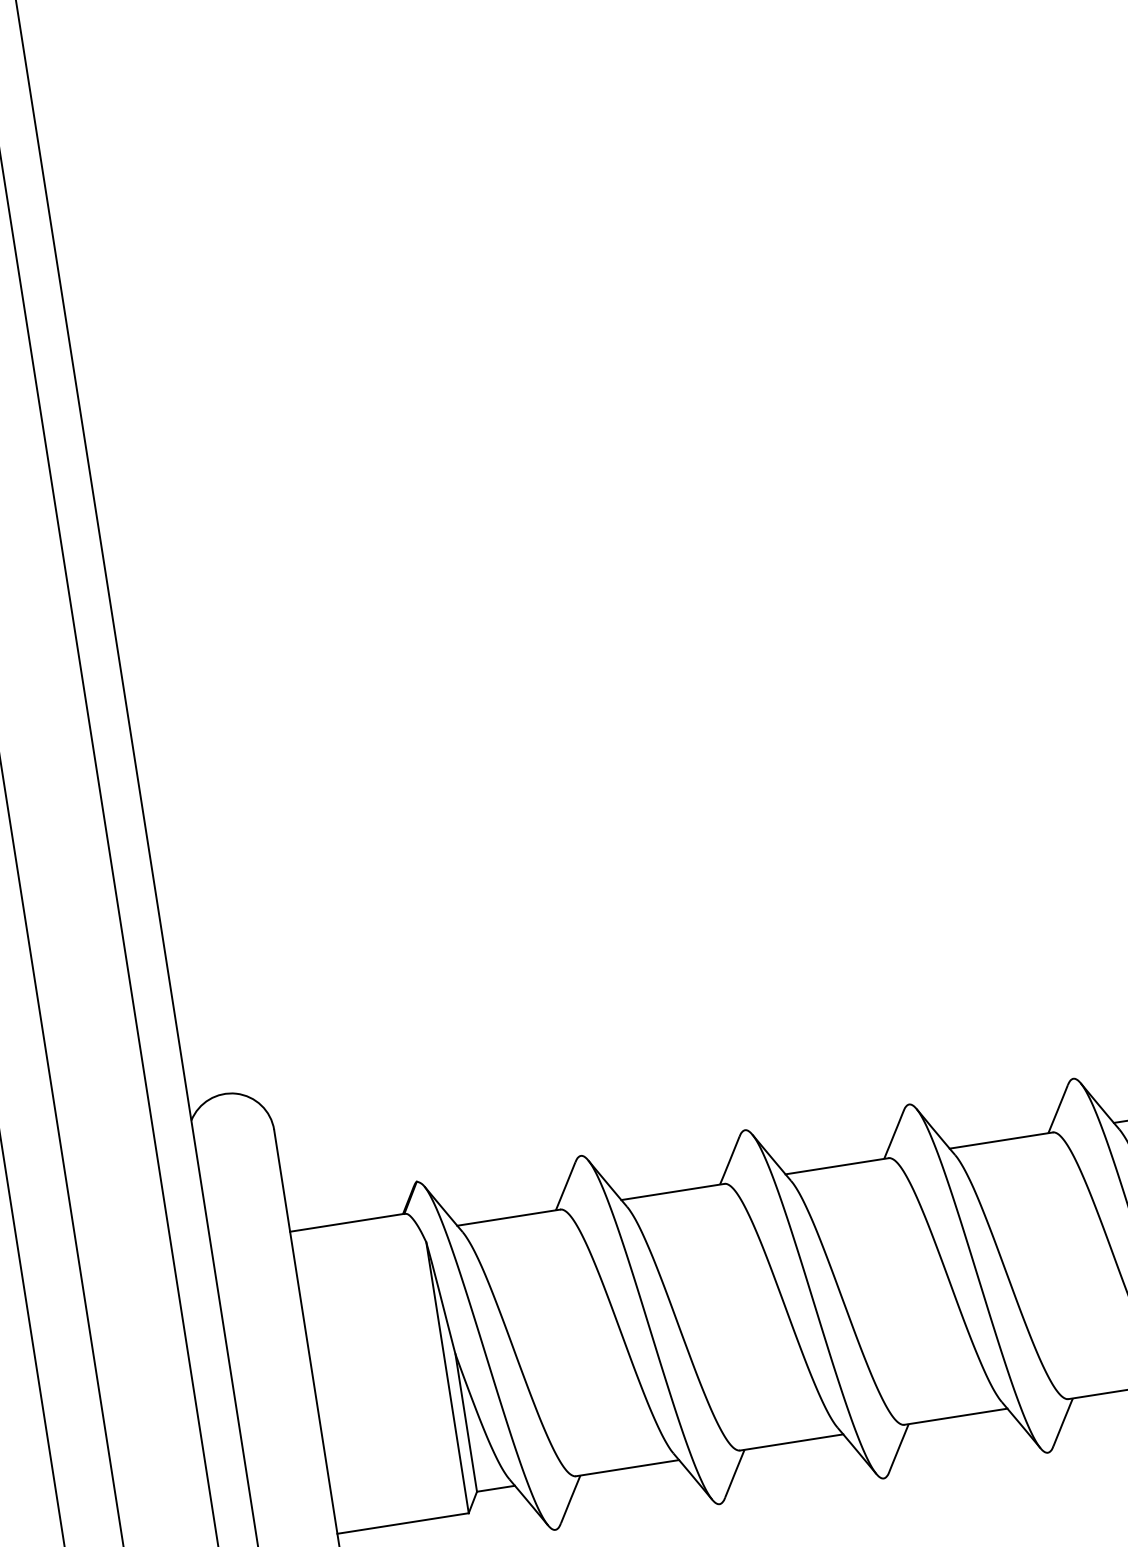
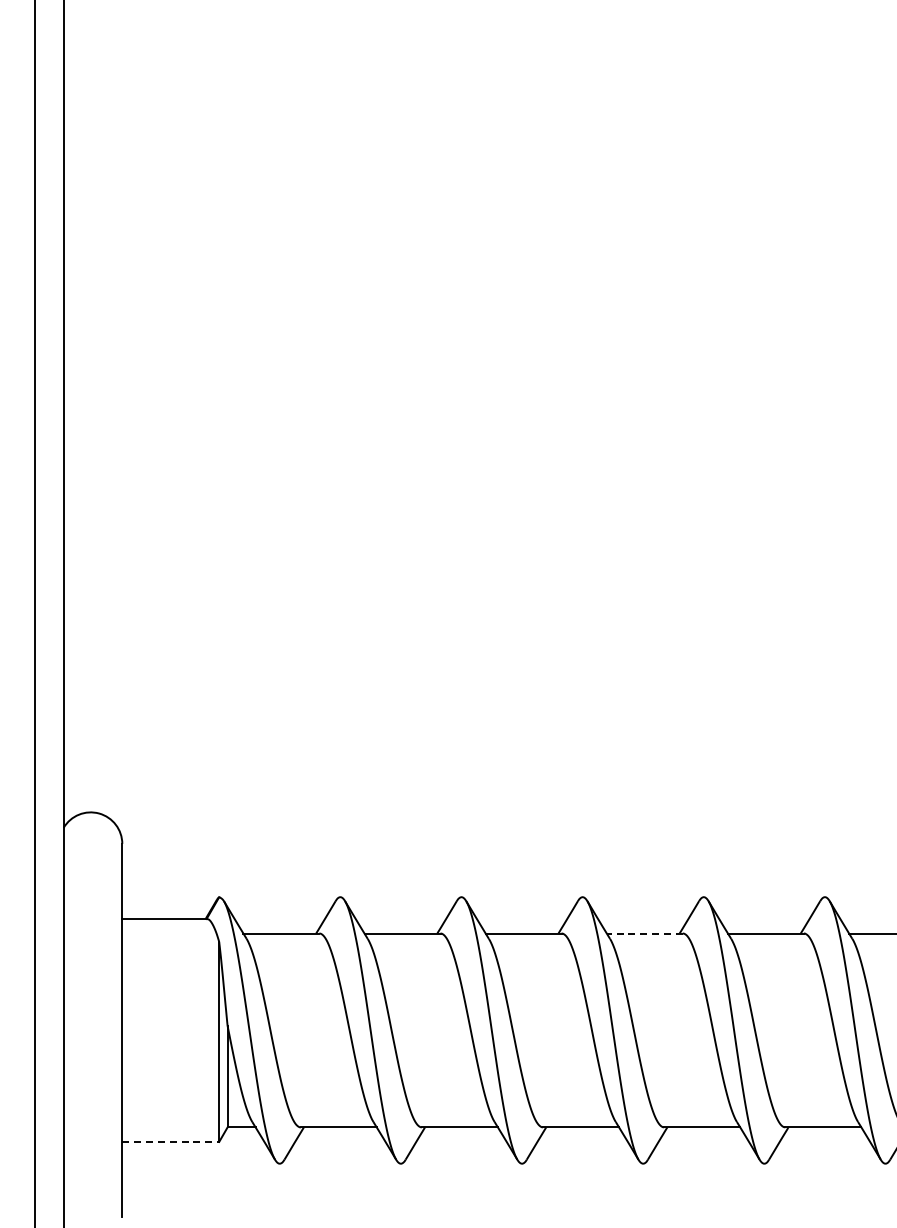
line: (1000, 1140) -> (644, 933), solid -> dashed
line: (403, 1522) -> (171, 1141), solid -> dashed

